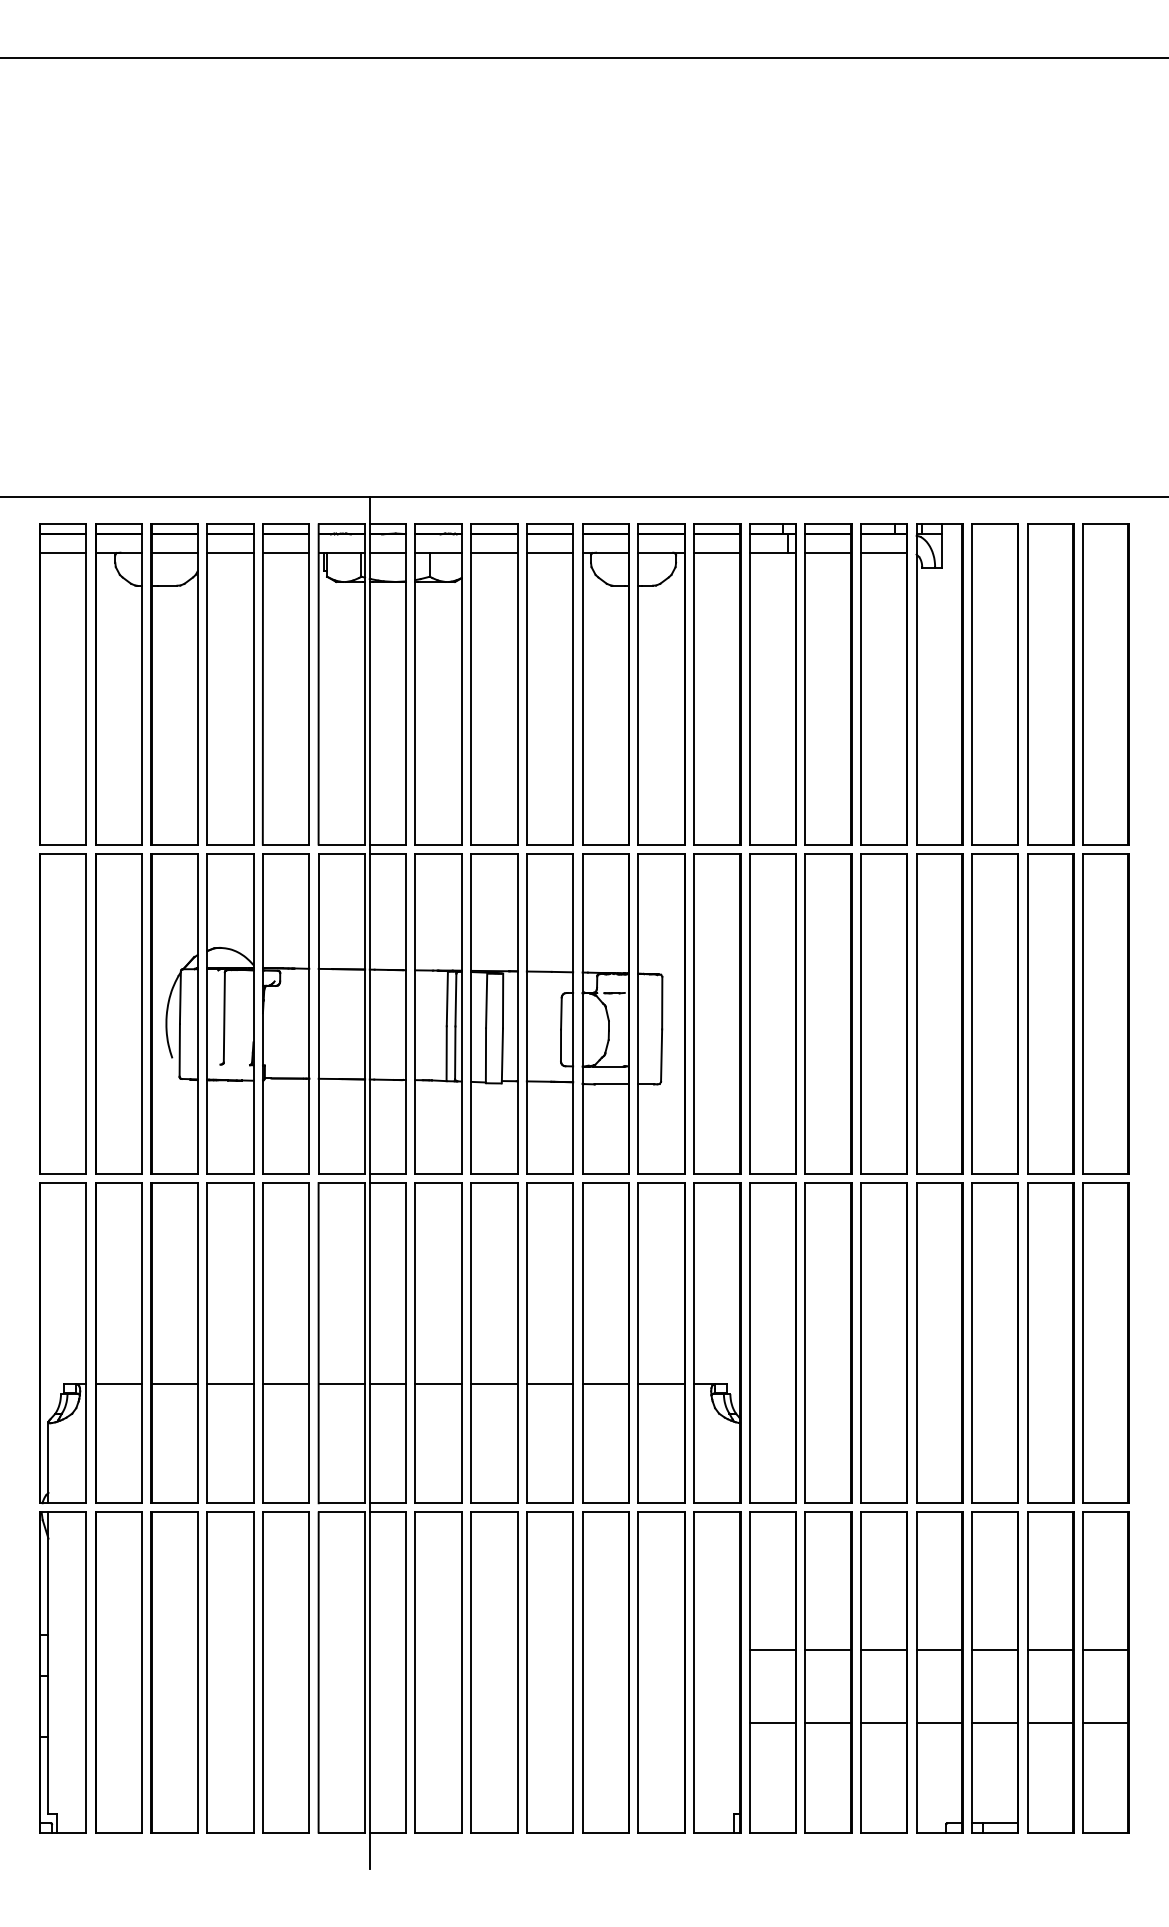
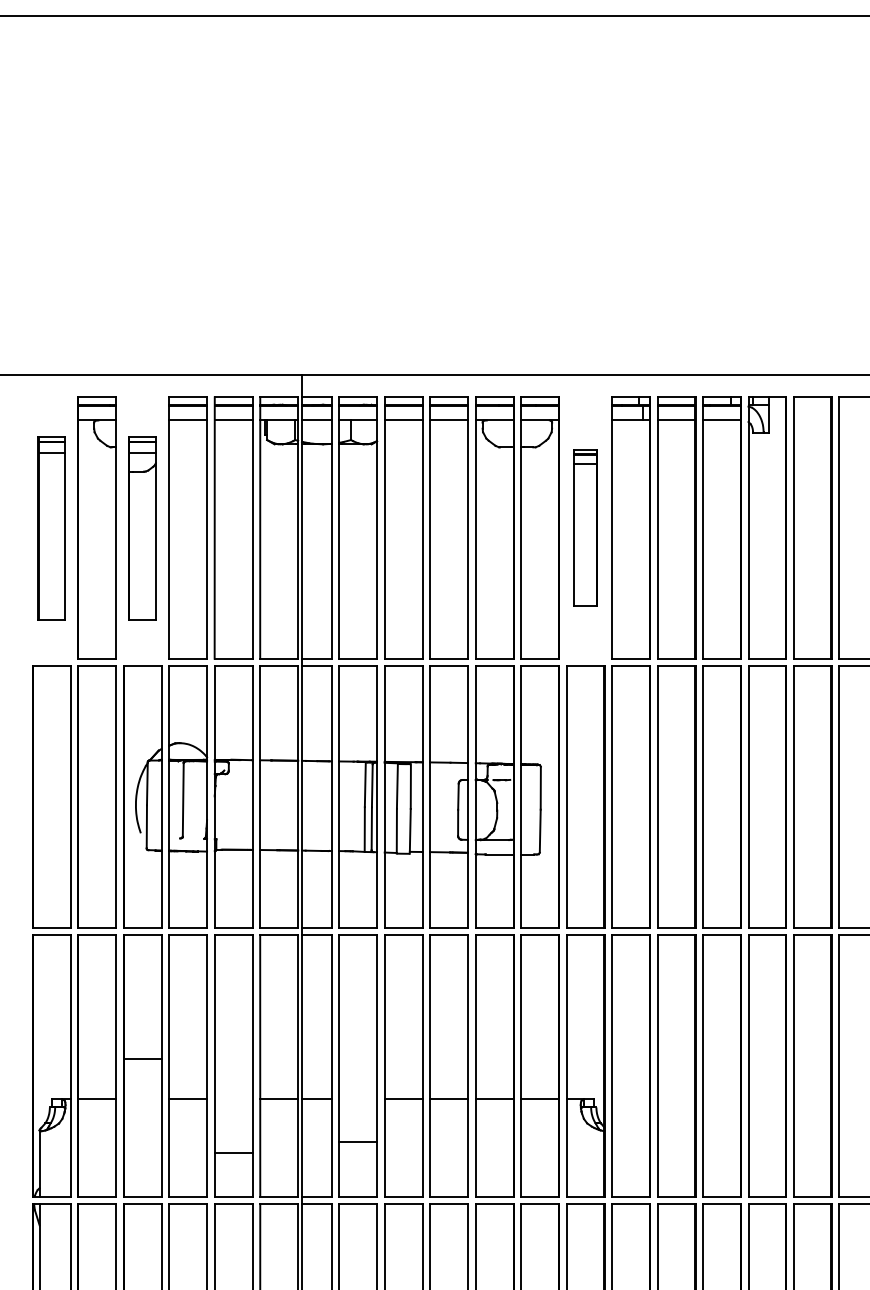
part: (62, 684) -> (51, 528), size x0.7
part: (174, 684) -> (142, 528), size x0.7
part: (717, 684) -> (585, 528), size x0.6
line: (174, 1384) -> (142, 1059), moved
line: (285, 1384) -> (233, 1153), moved
line: (438, 1384) -> (358, 1142), moved

